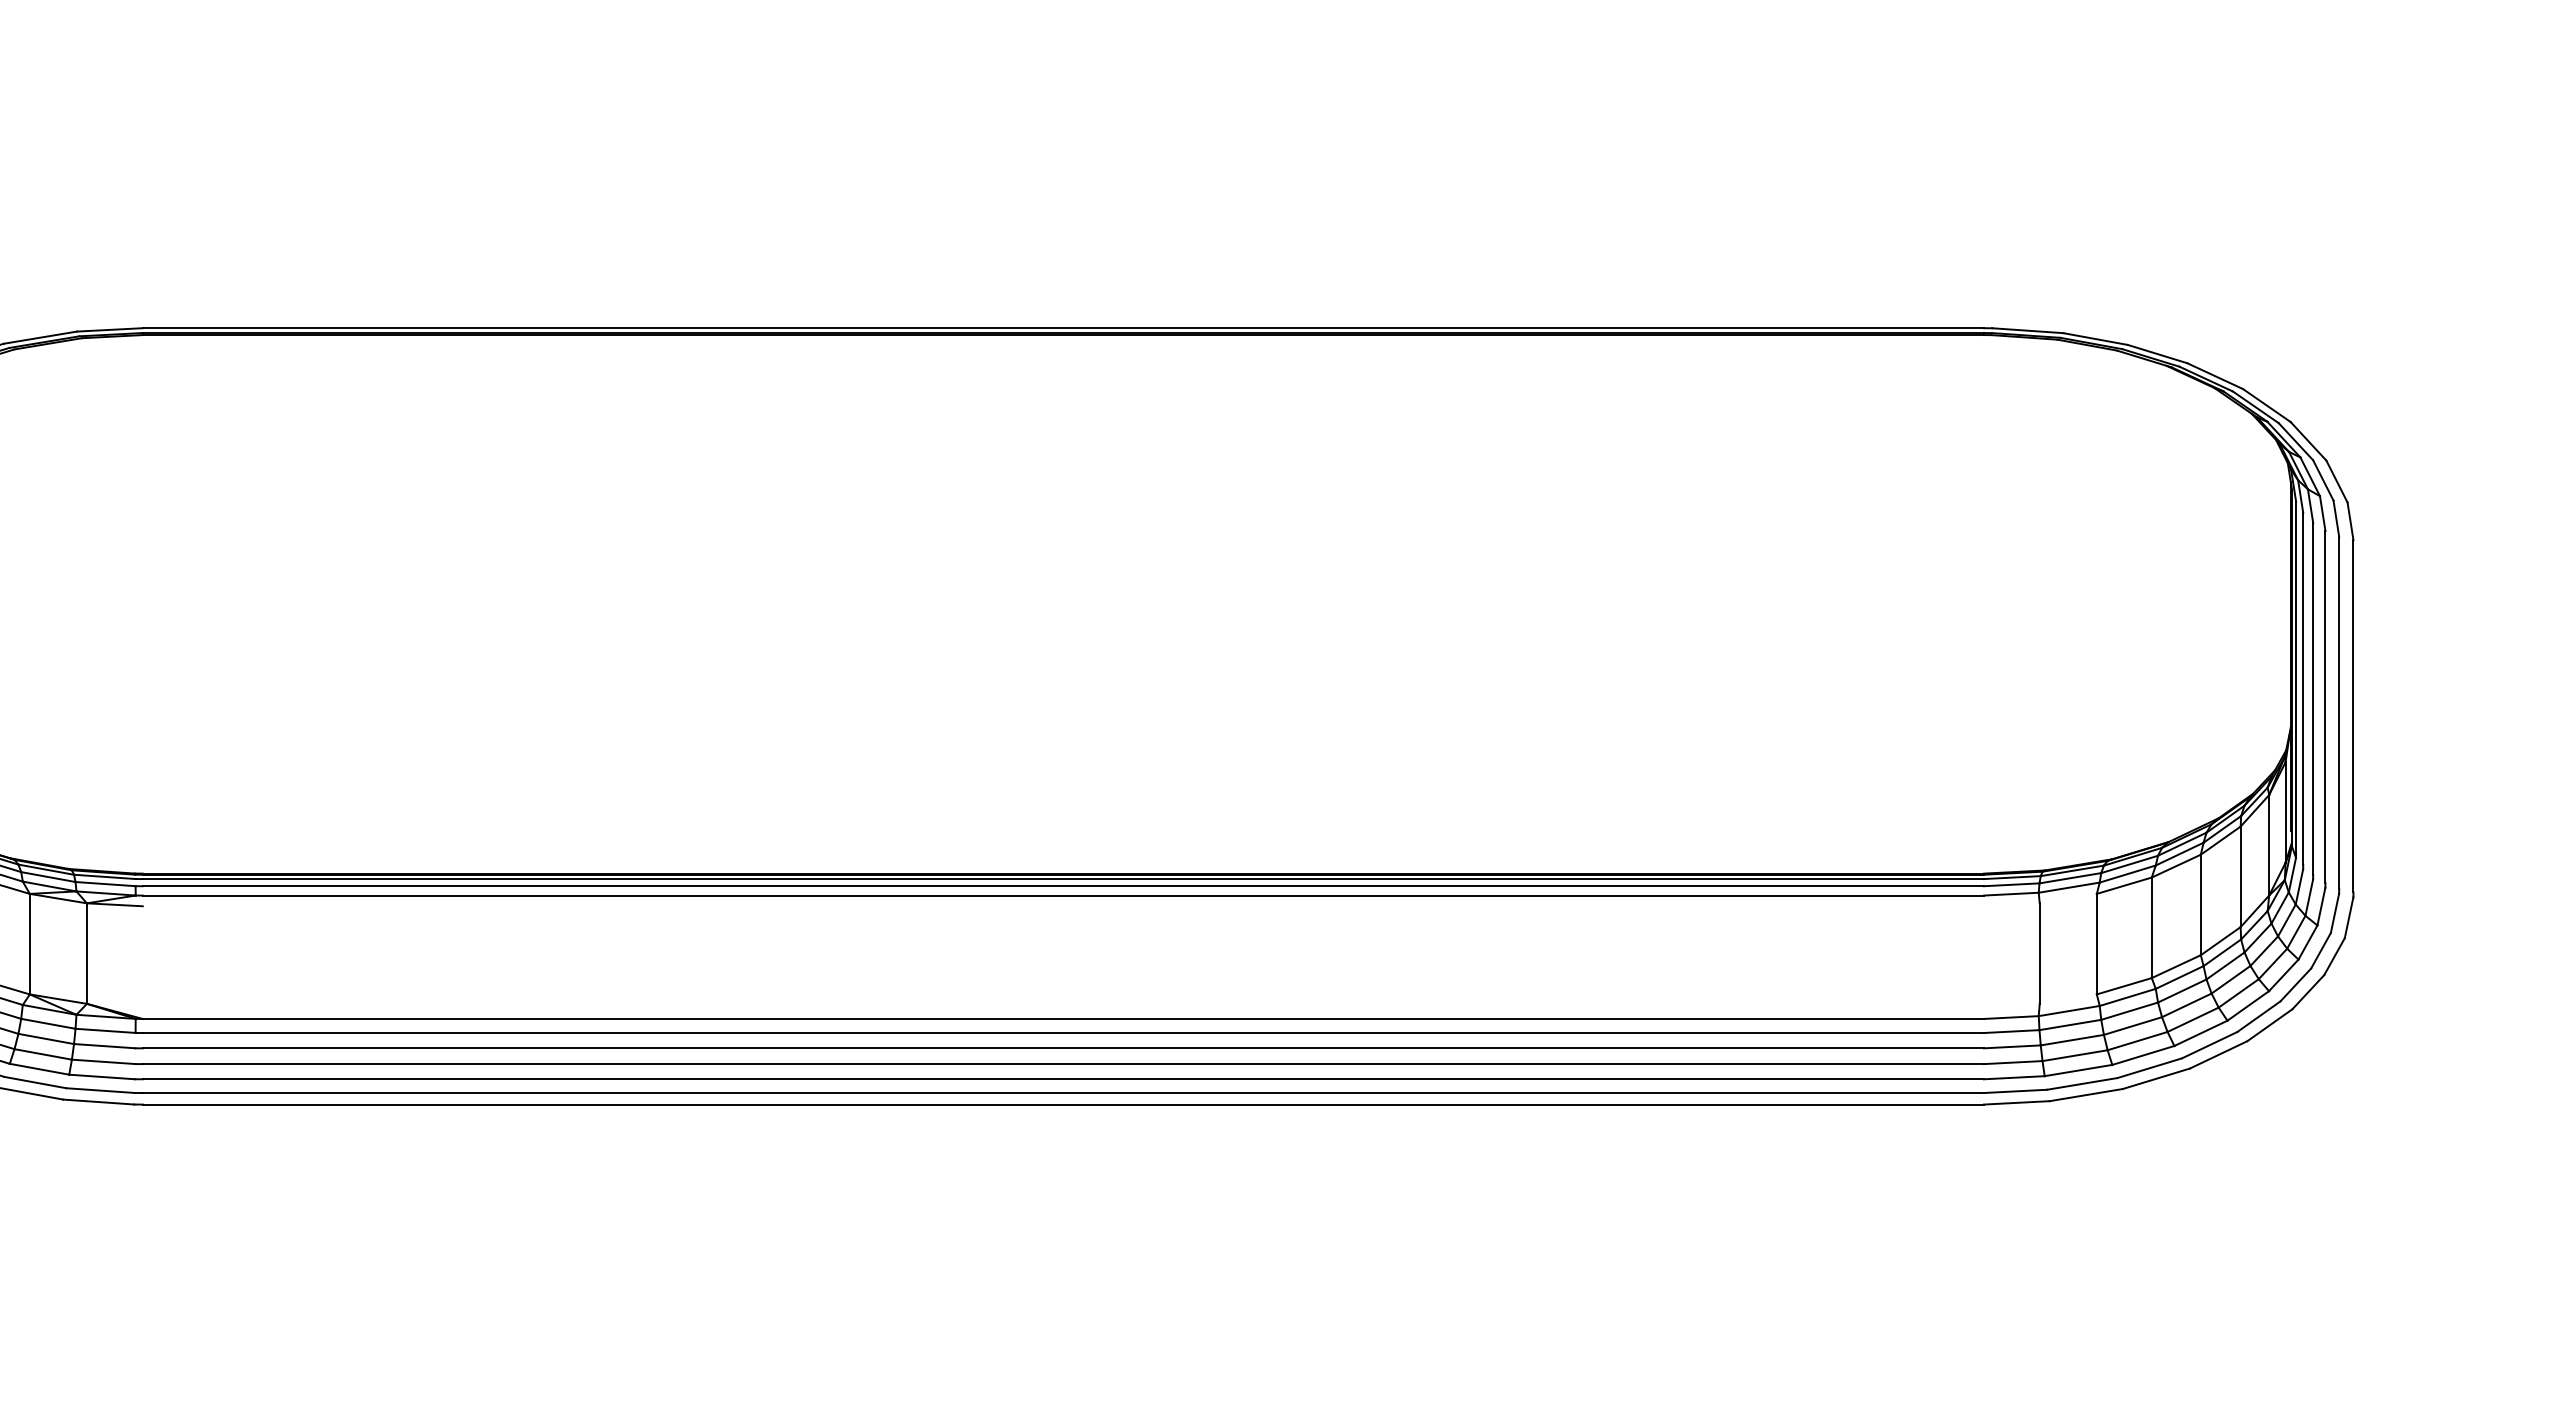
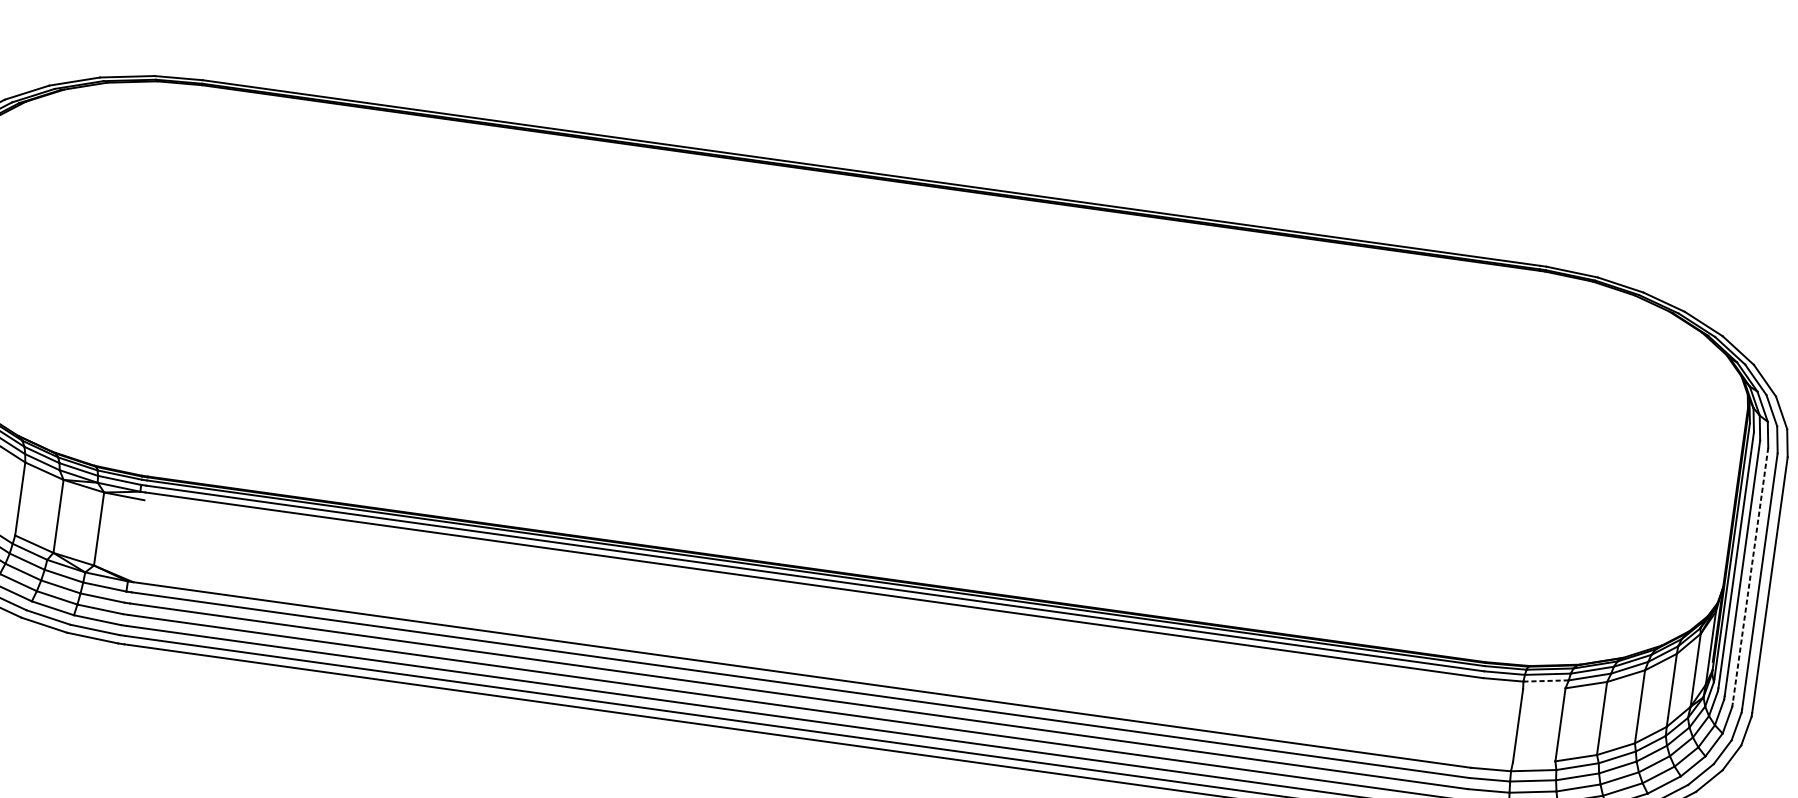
line: (2325, 707) -> (1750, 575), solid -> dashed
line: (2069, 887) -> (1546, 680), solid -> dashed

